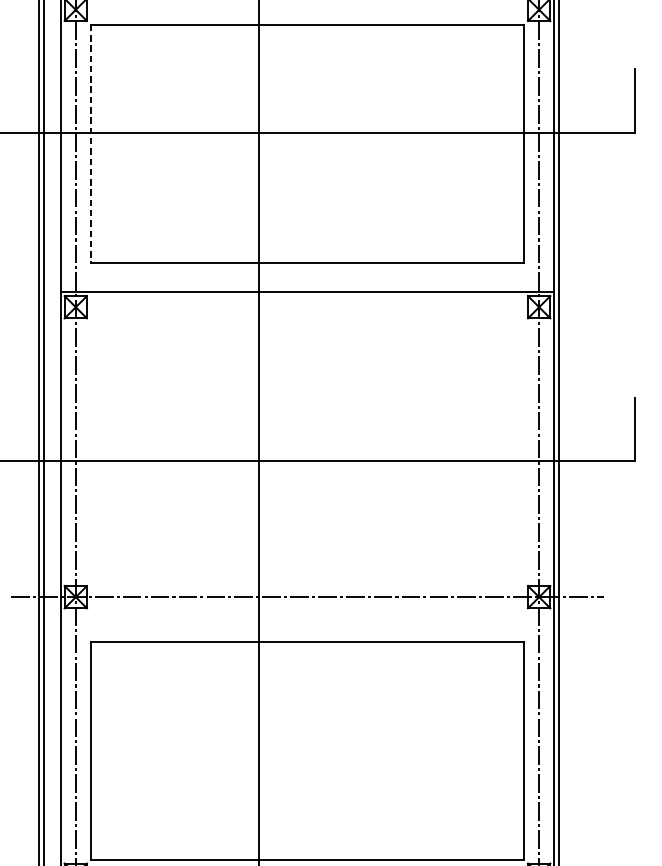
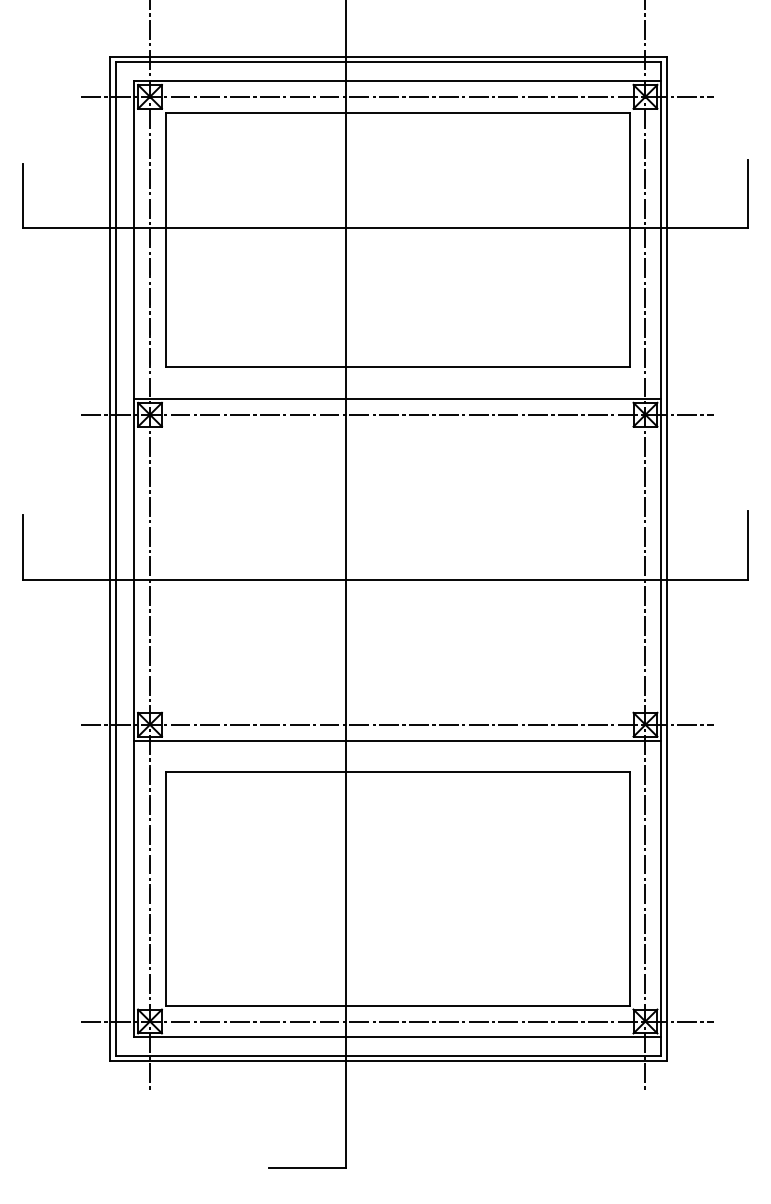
line: (307, 9) -> (397, 96), added
line: (90, 144) -> (165, 240), dashed -> solid
line: (307, 306) -> (397, 414), added
line: (307, 611) -> (397, 740), added

